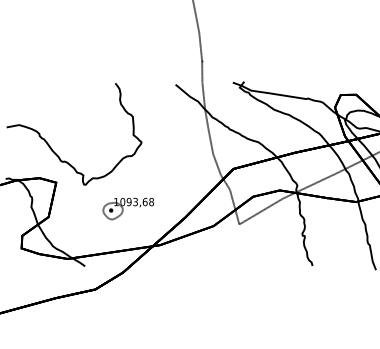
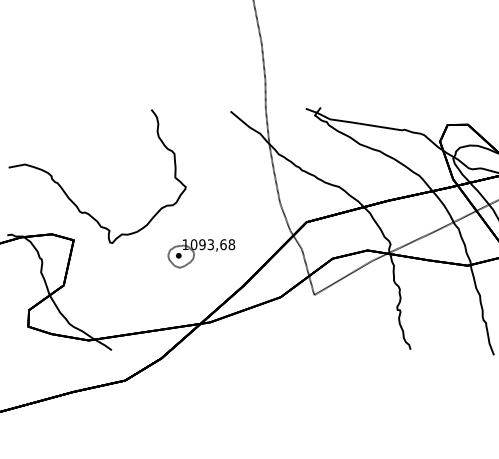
part: (127, 208) -> (200, 253), moved

